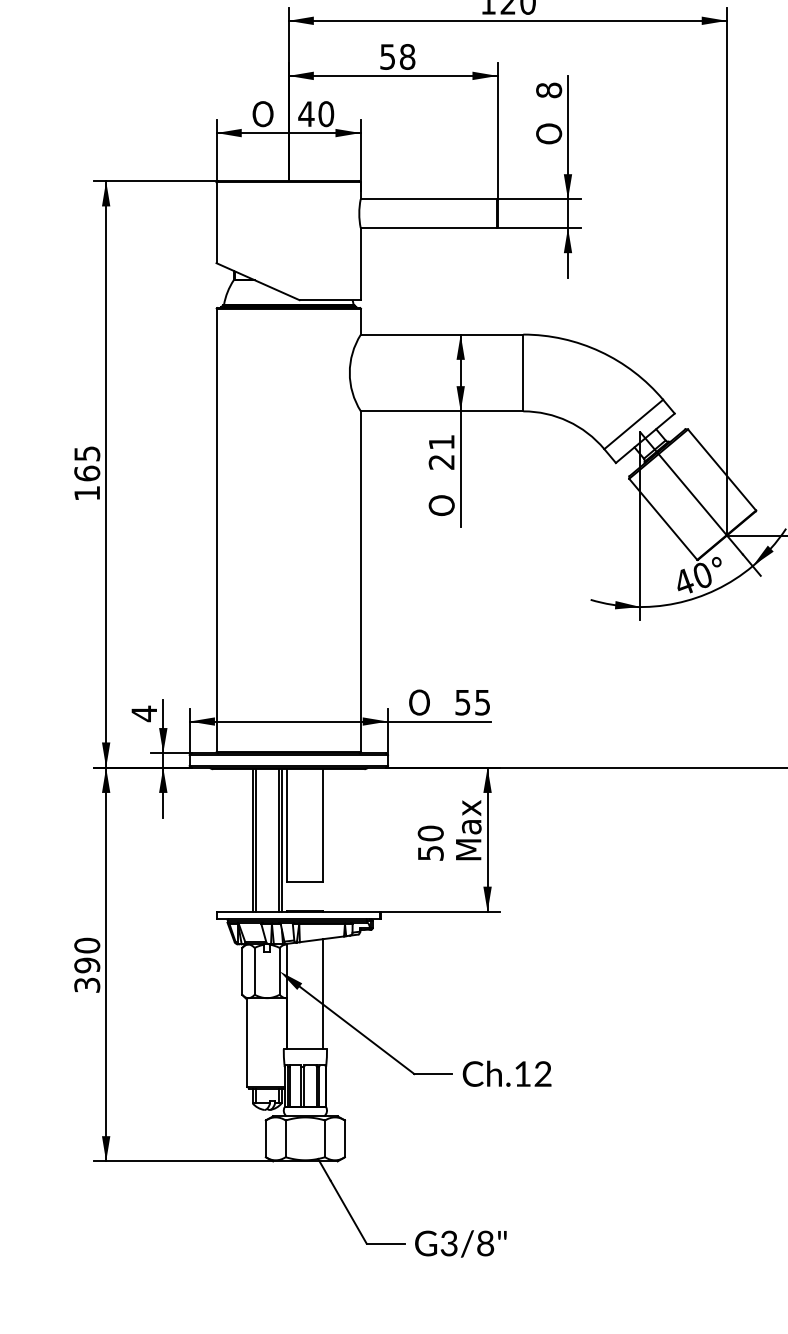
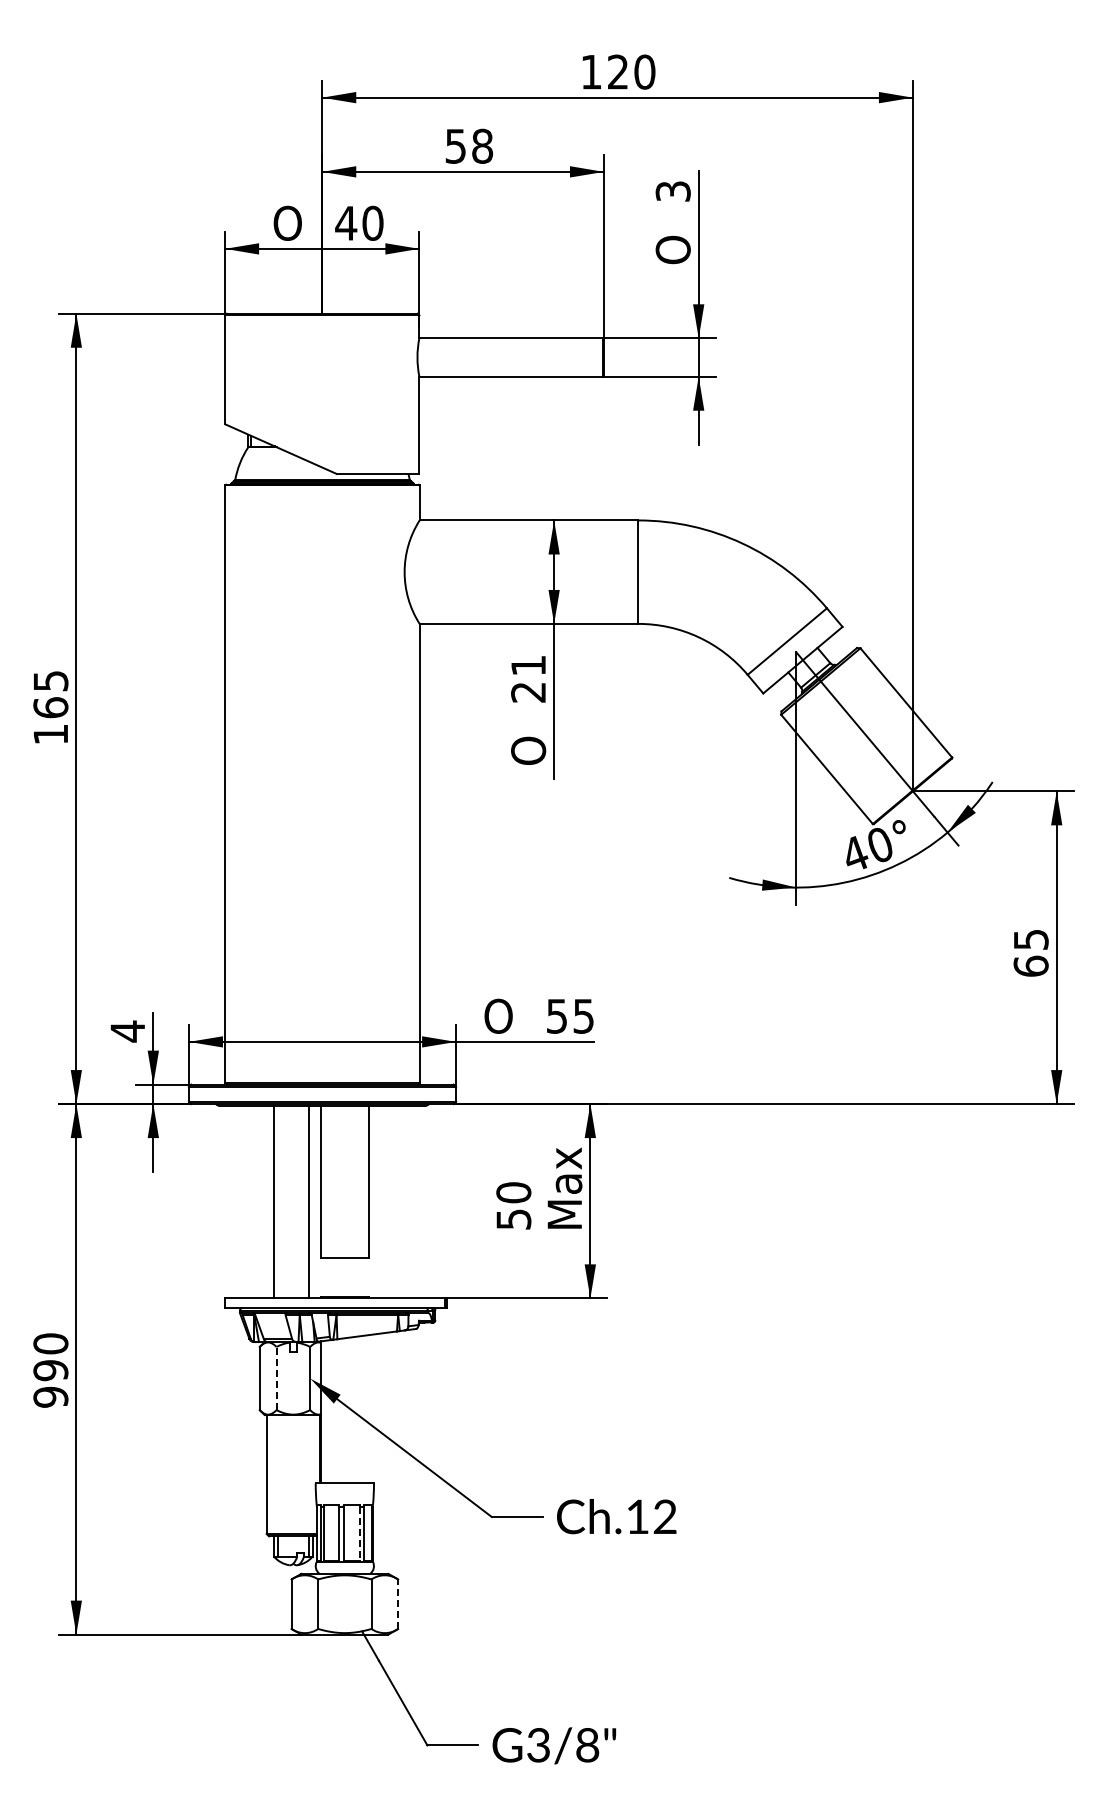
text: (548, 90) -> (672, 191), 8 -> 3
line: (255, 840) -> (277, 1202), removed
line: (281, 840) -> (312, 1202), removed
line: (254, 971) -> (276, 1378), solid -> dashed
text: (86, 984) -> (50, 1396), 390 -> 990
line: (323, 994) -> (369, 1409), removed
line: (316, 1087) -> (359, 1534), solid -> dashed
line: (345, 1139) -> (398, 1604), solid -> dashed

